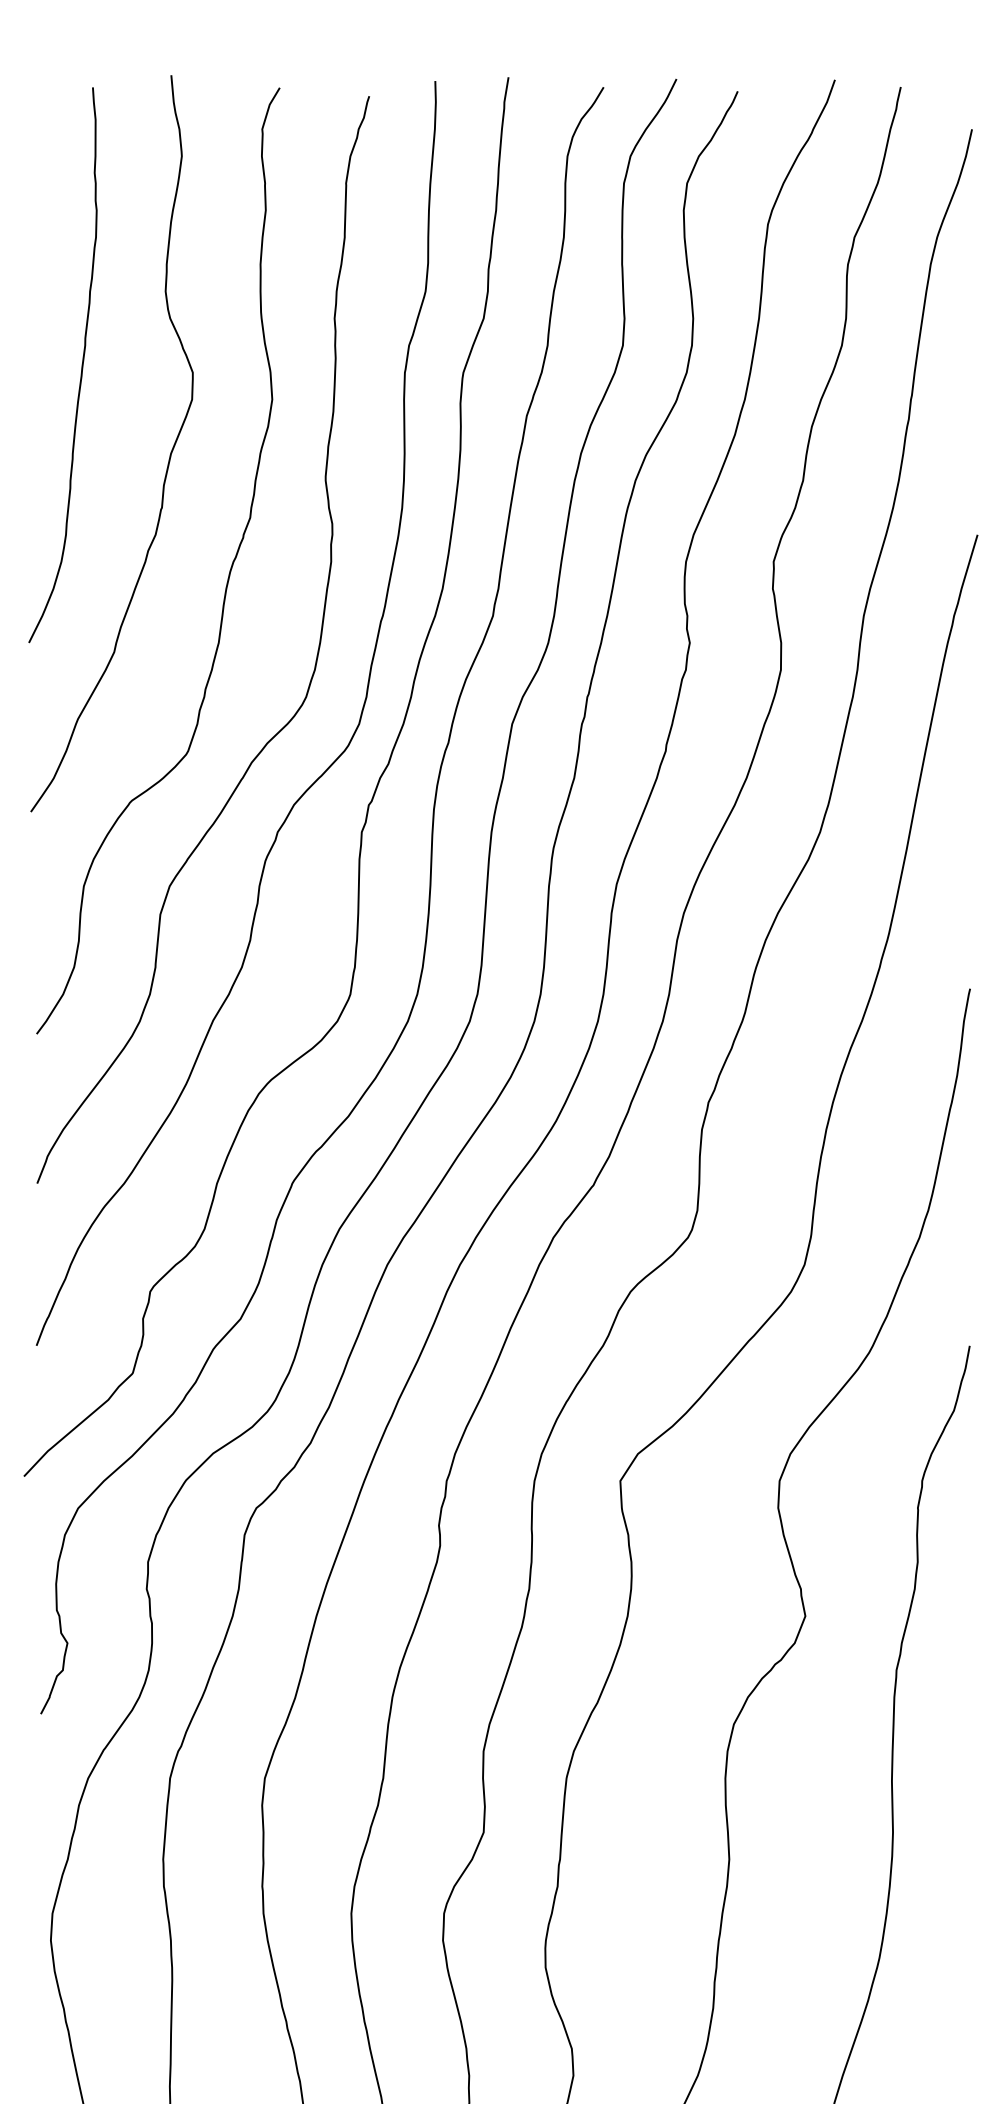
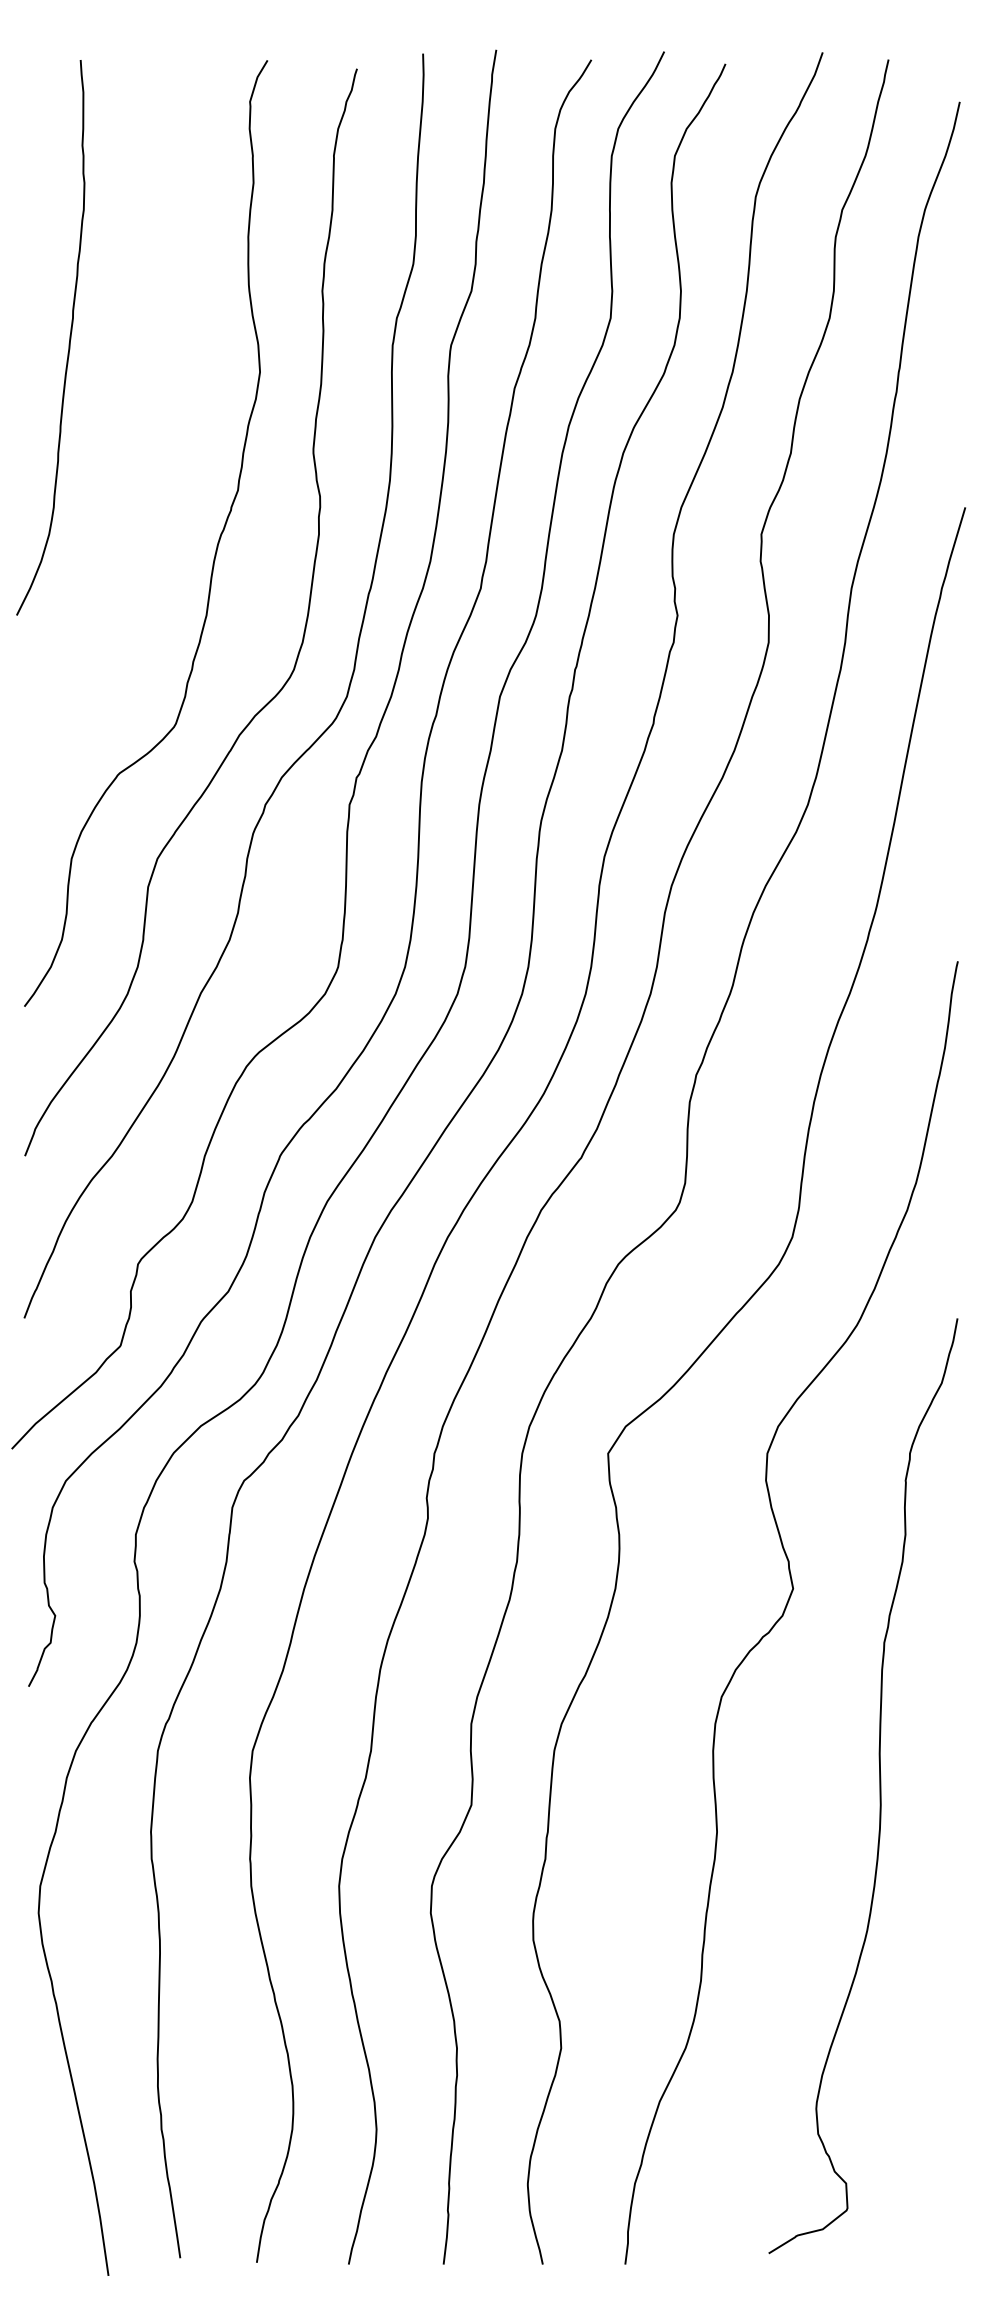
curve: (169, 453) -> (157, 426), removed

